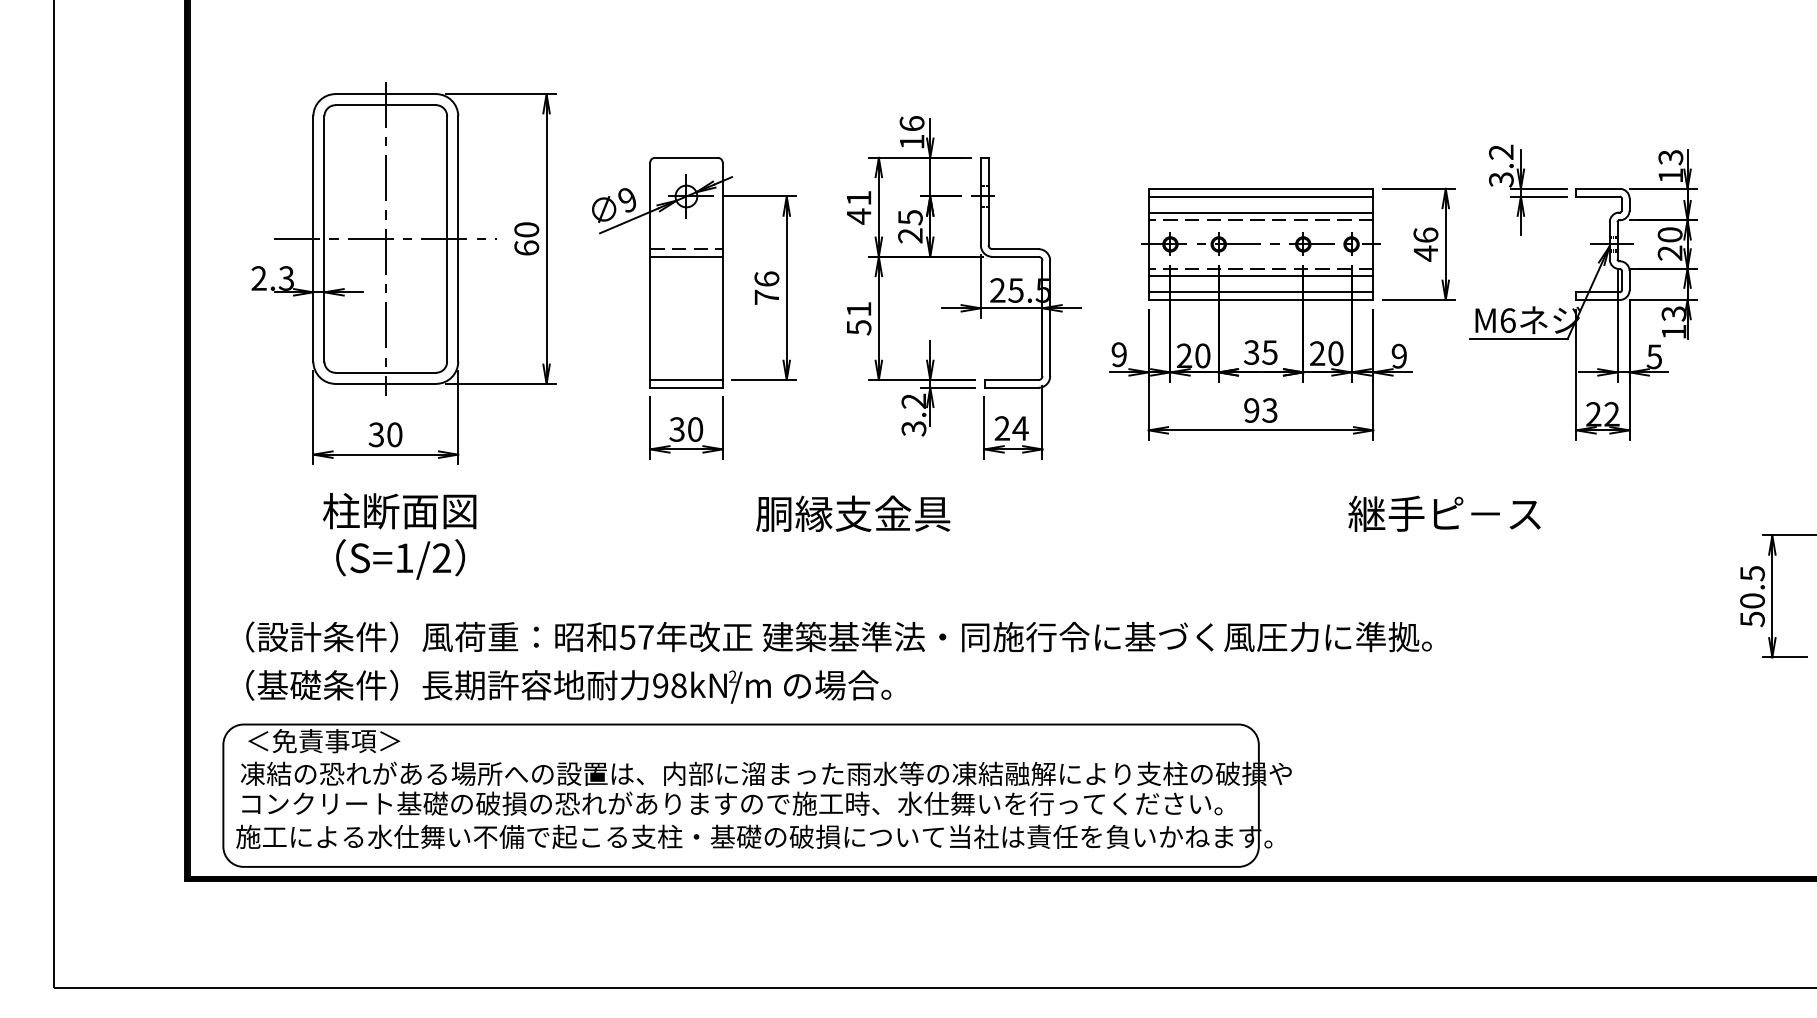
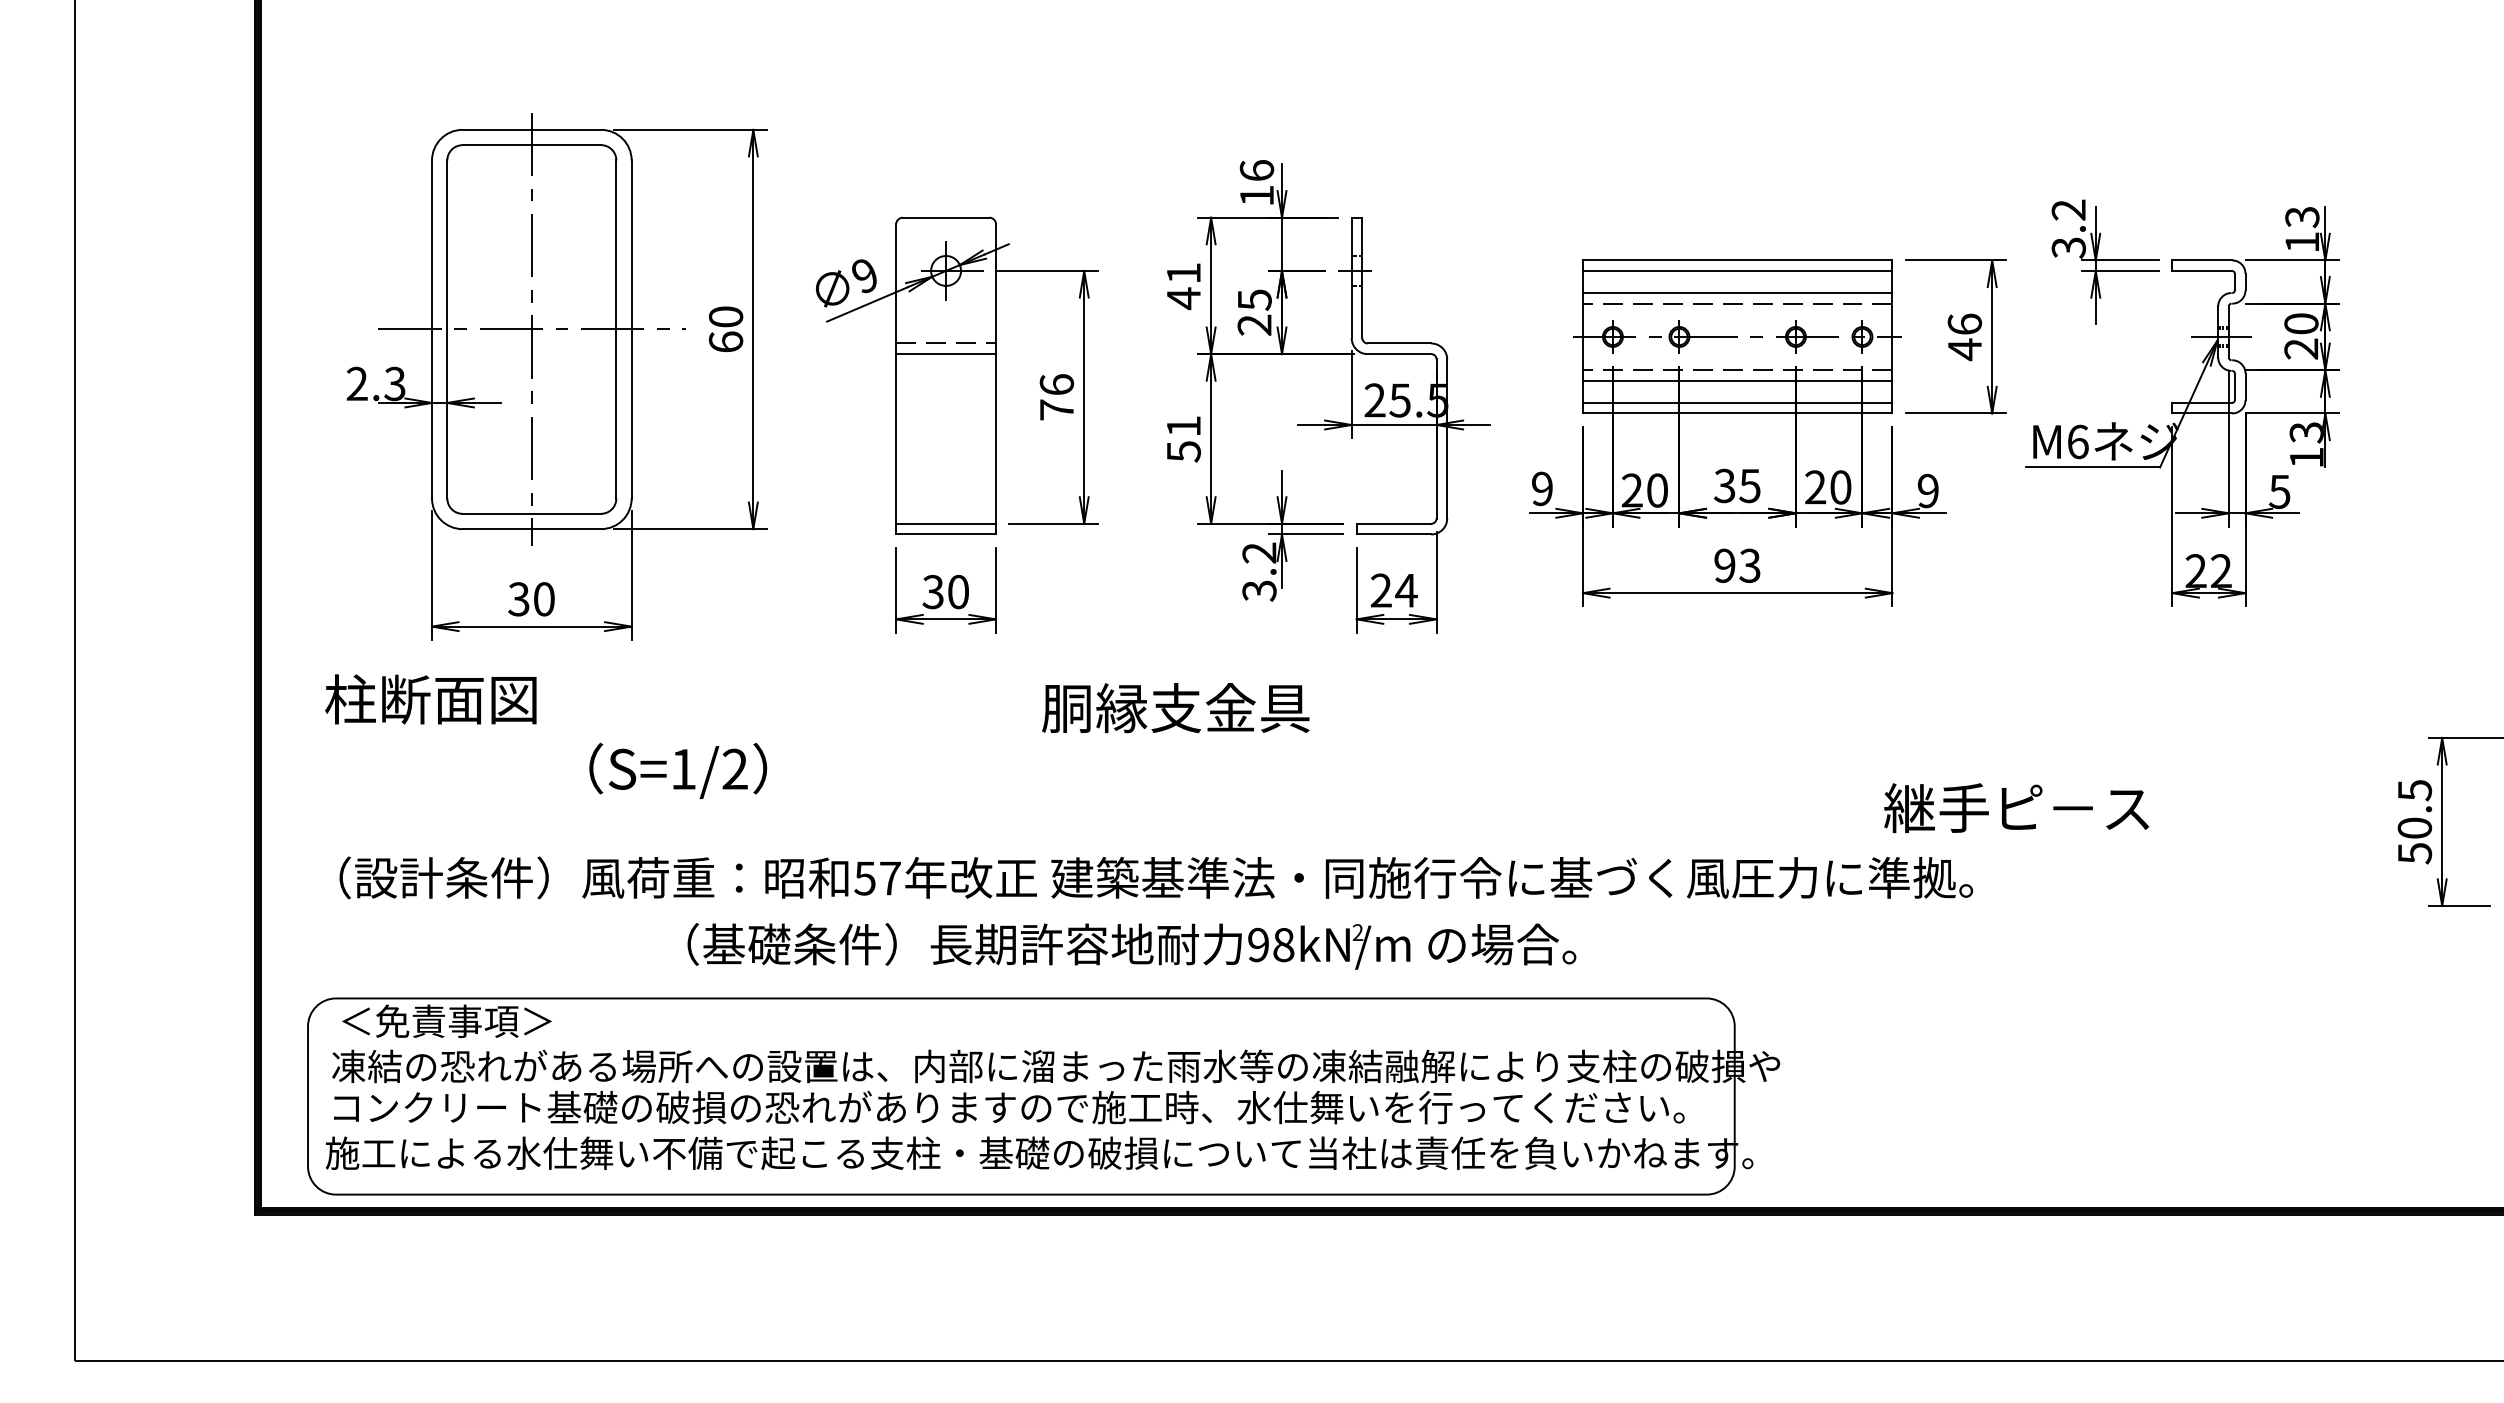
text: (399, 511) -> (430, 699), moved
text: (1444, 514) -> (2016, 808), moved
text: (400, 559) -> (678, 770), moved
text: (568, 686) -> (1131, 946), moved

